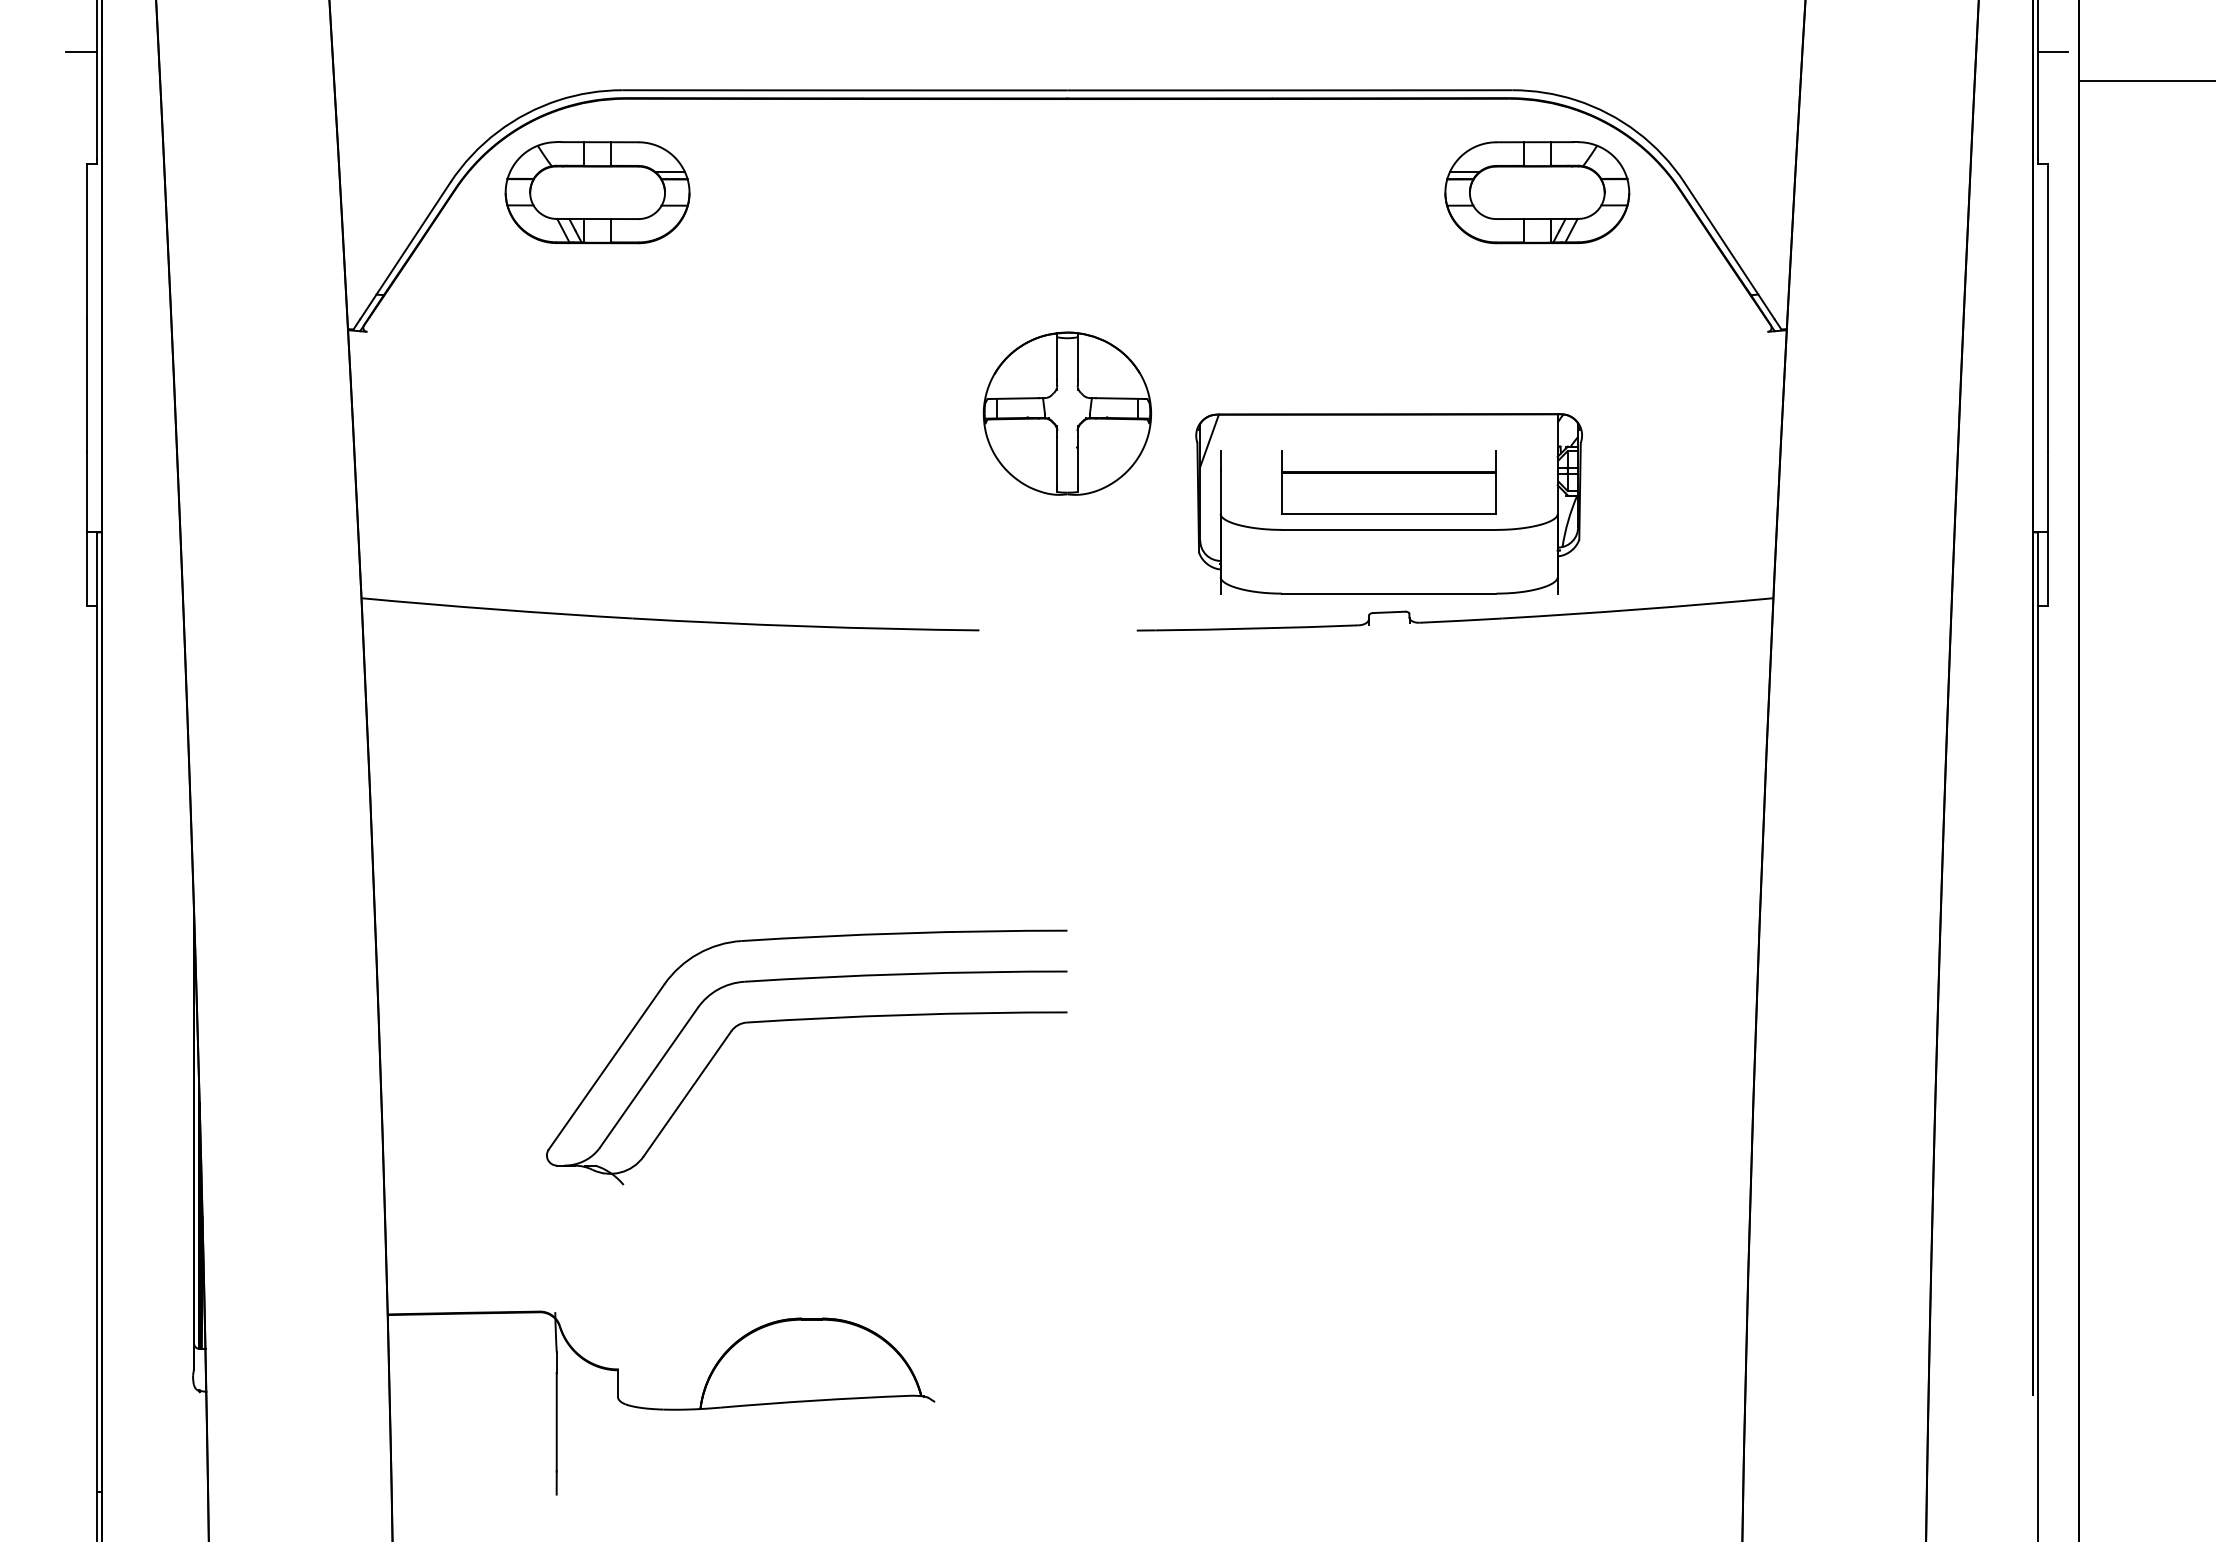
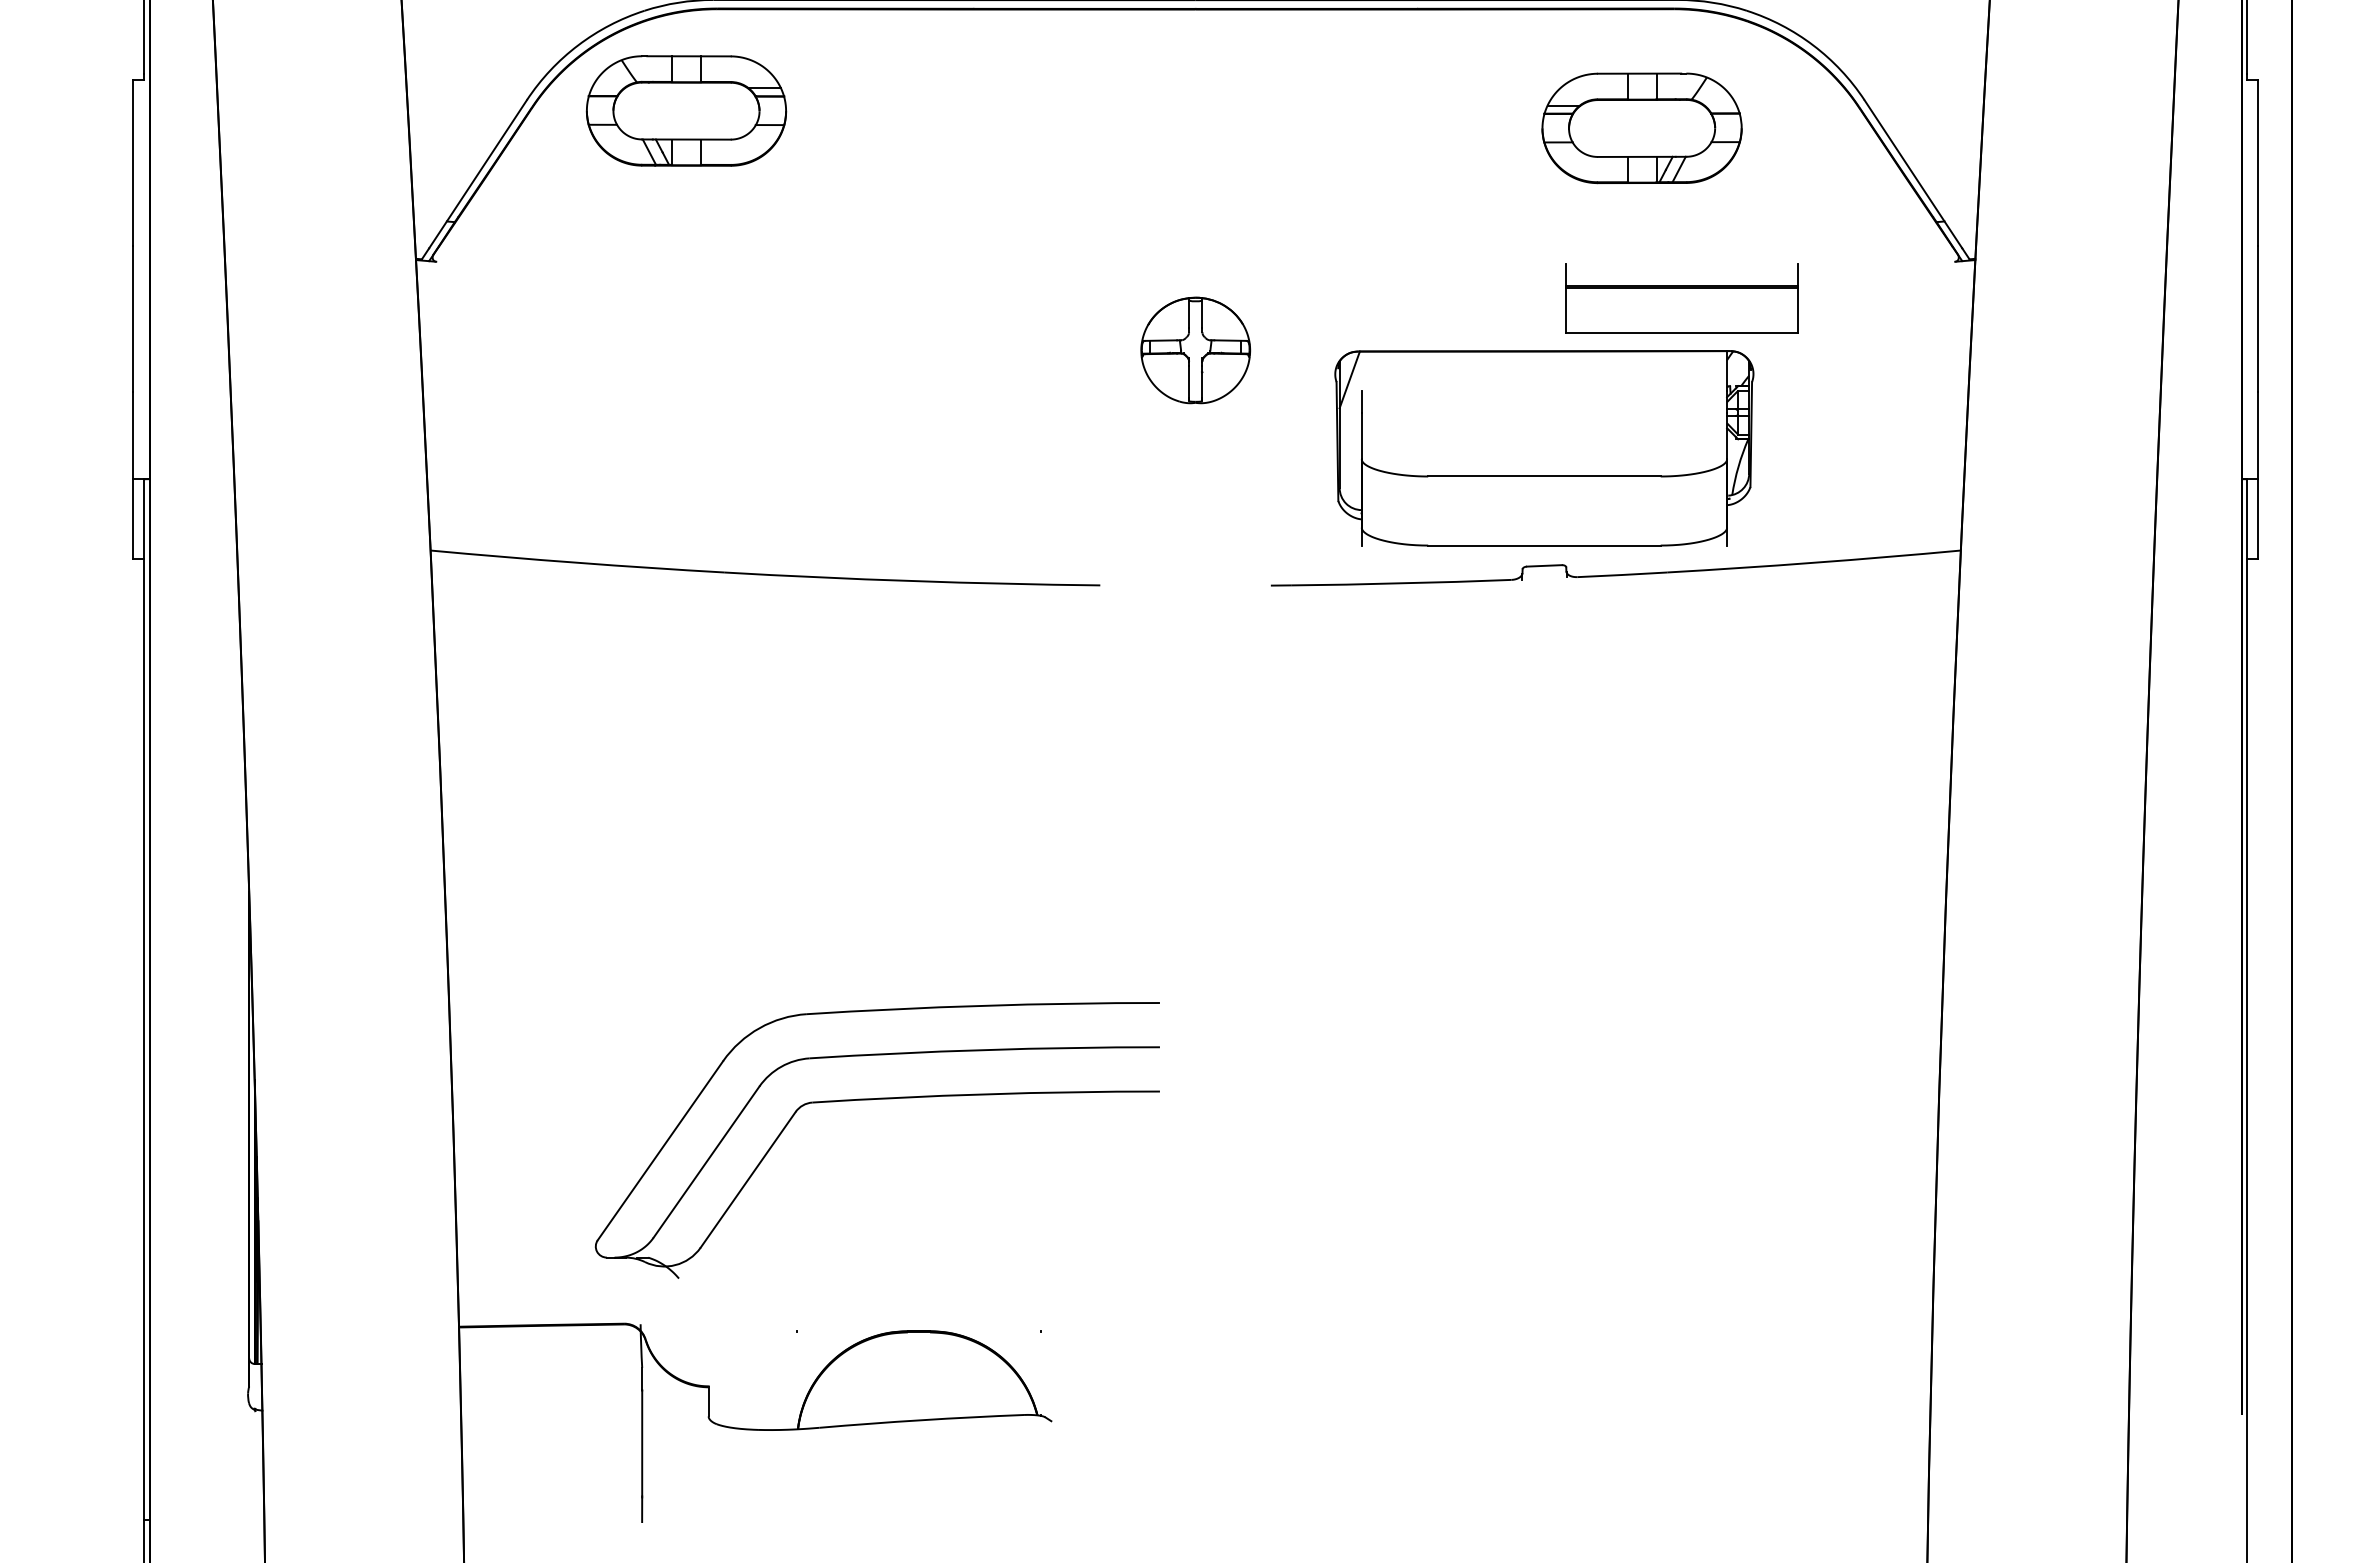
part: (1537, 192) -> (1642, 128), moved
part: (1067, 413) -> (1195, 350), size x0.6
part: (1388, 482) -> (1681, 298), moved
part: (806, 1020) -> (877, 1100), moved

